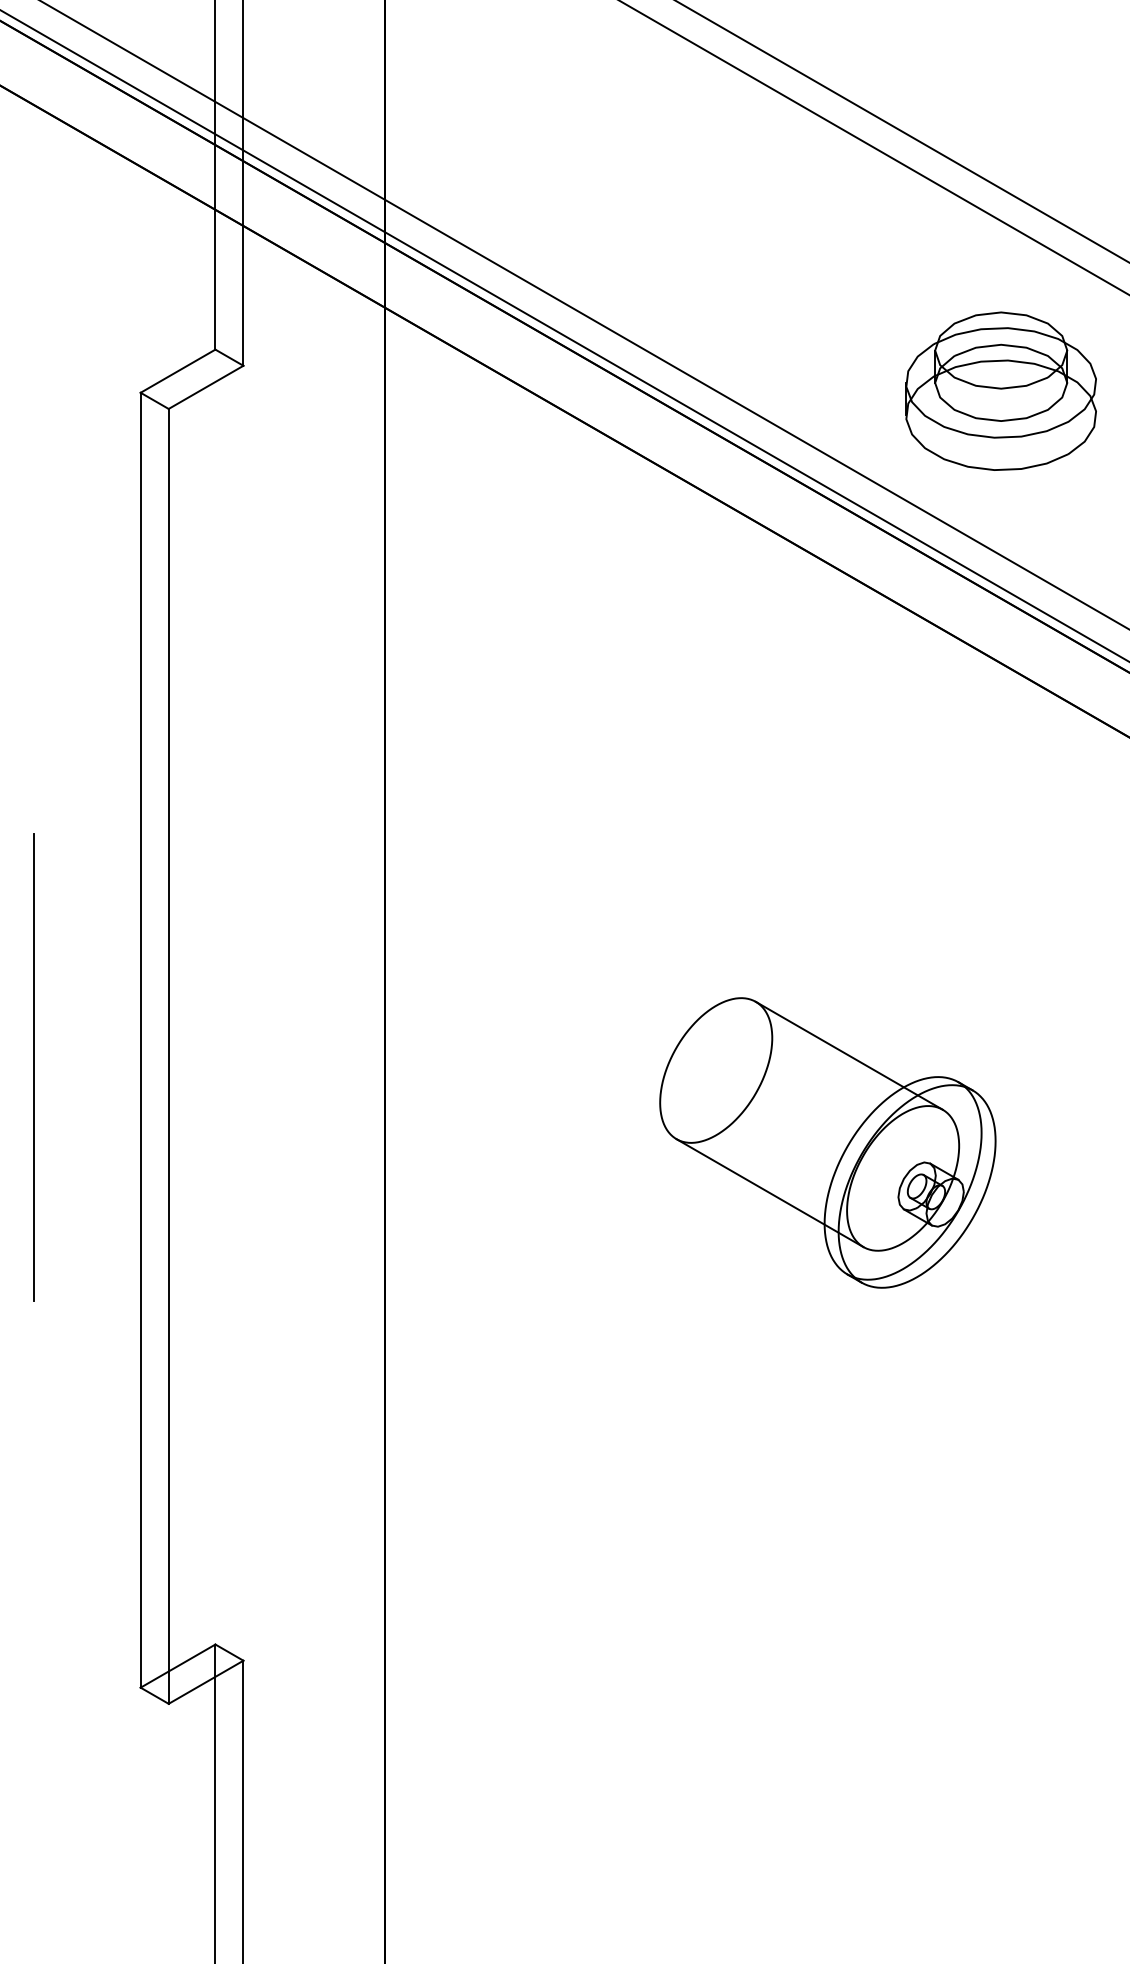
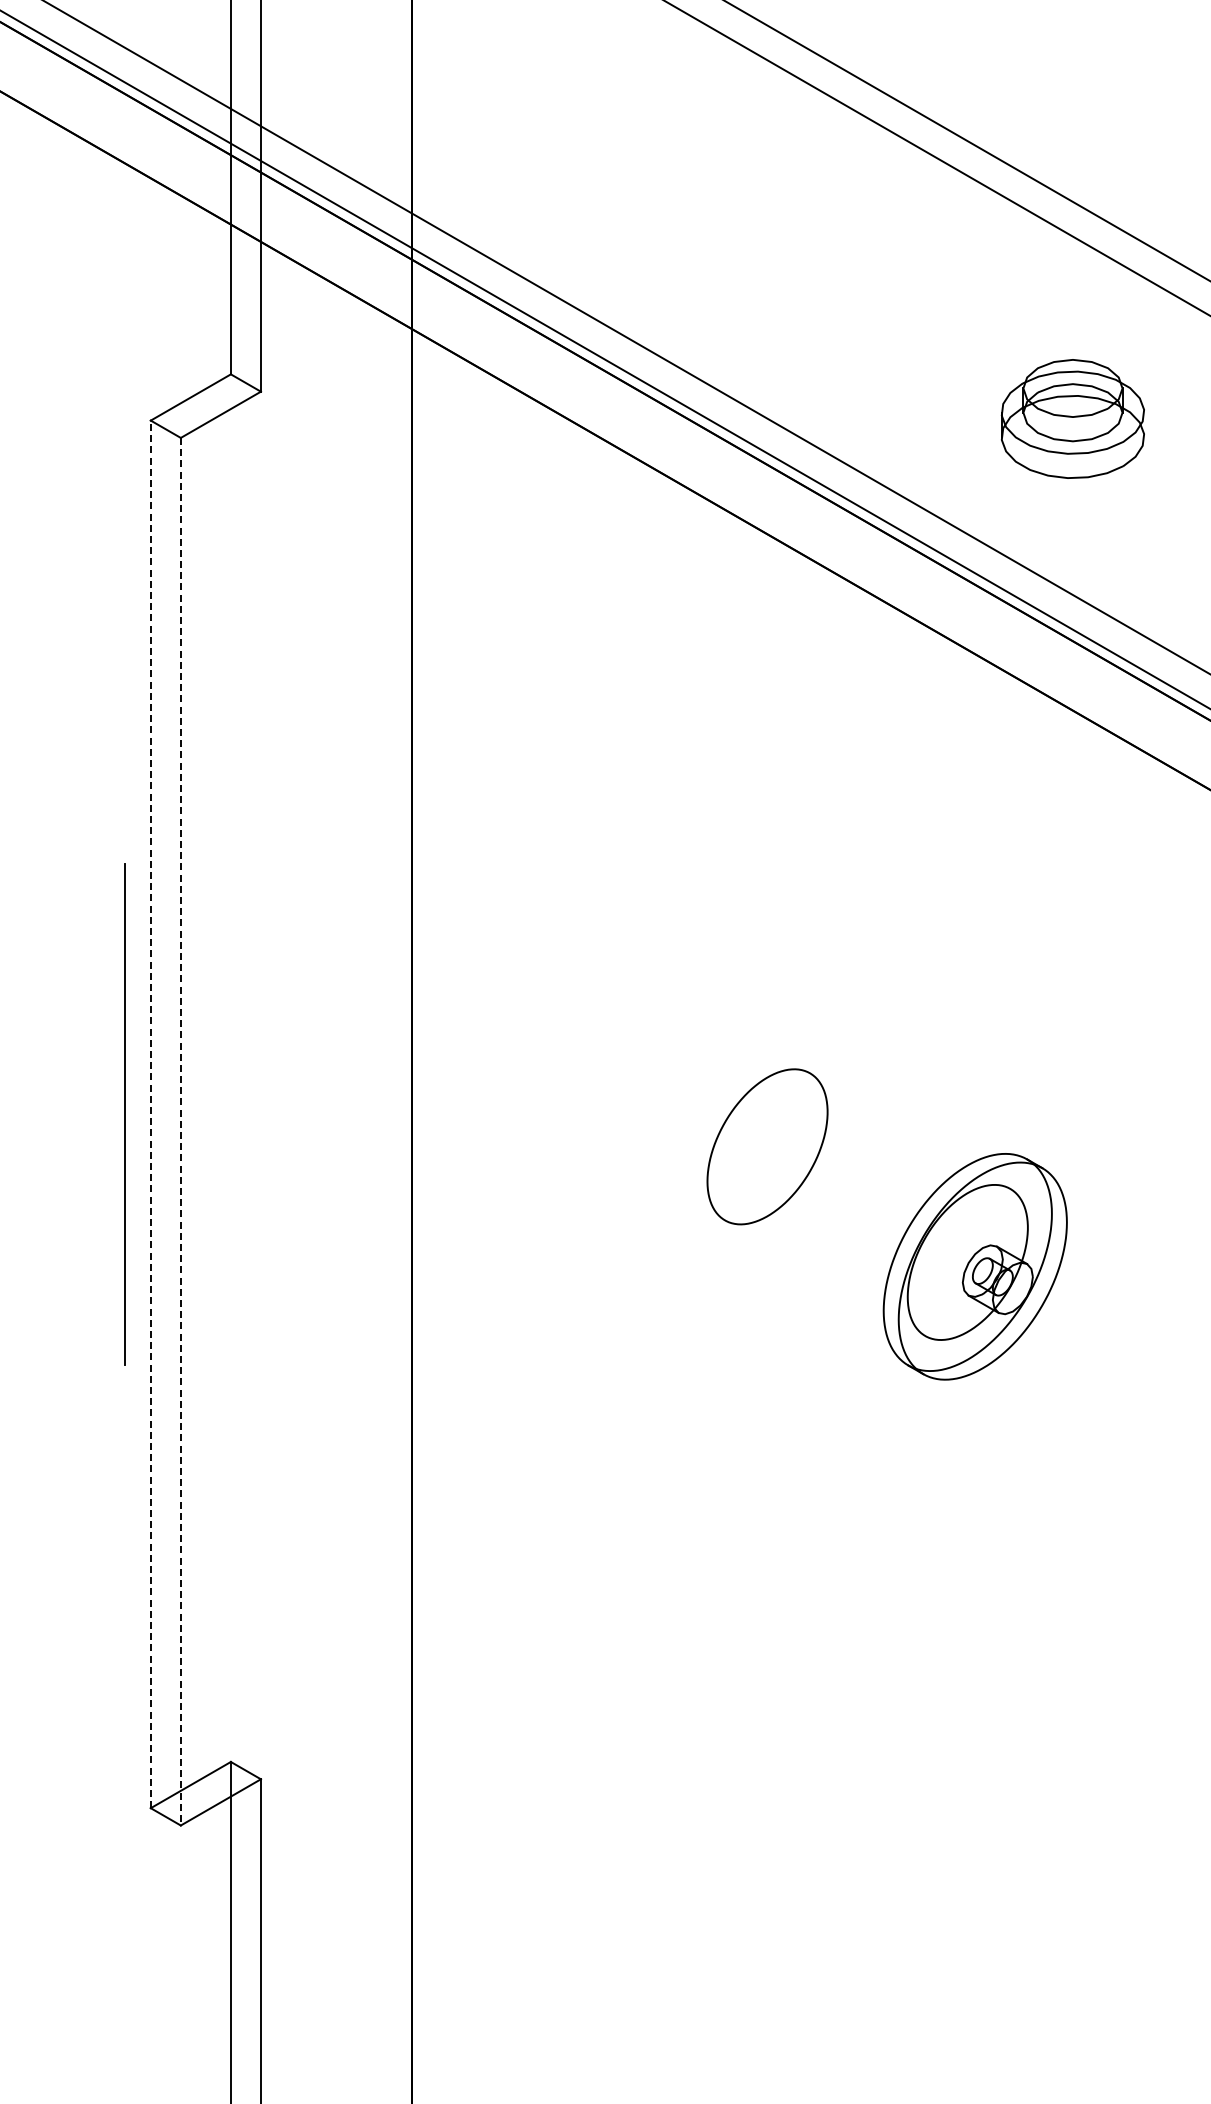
part: (1000, 390) -> (1072, 418), size x0.7
line: (140, 1040) -> (150, 1114), solid -> dashed
line: (849, 1055) -> (910, 1130), removed
line: (168, 1056) -> (180, 1131), solid -> dashed
line: (33, 1067) -> (124, 1114), moved
line: (770, 1193) -> (825, 1278), removed

